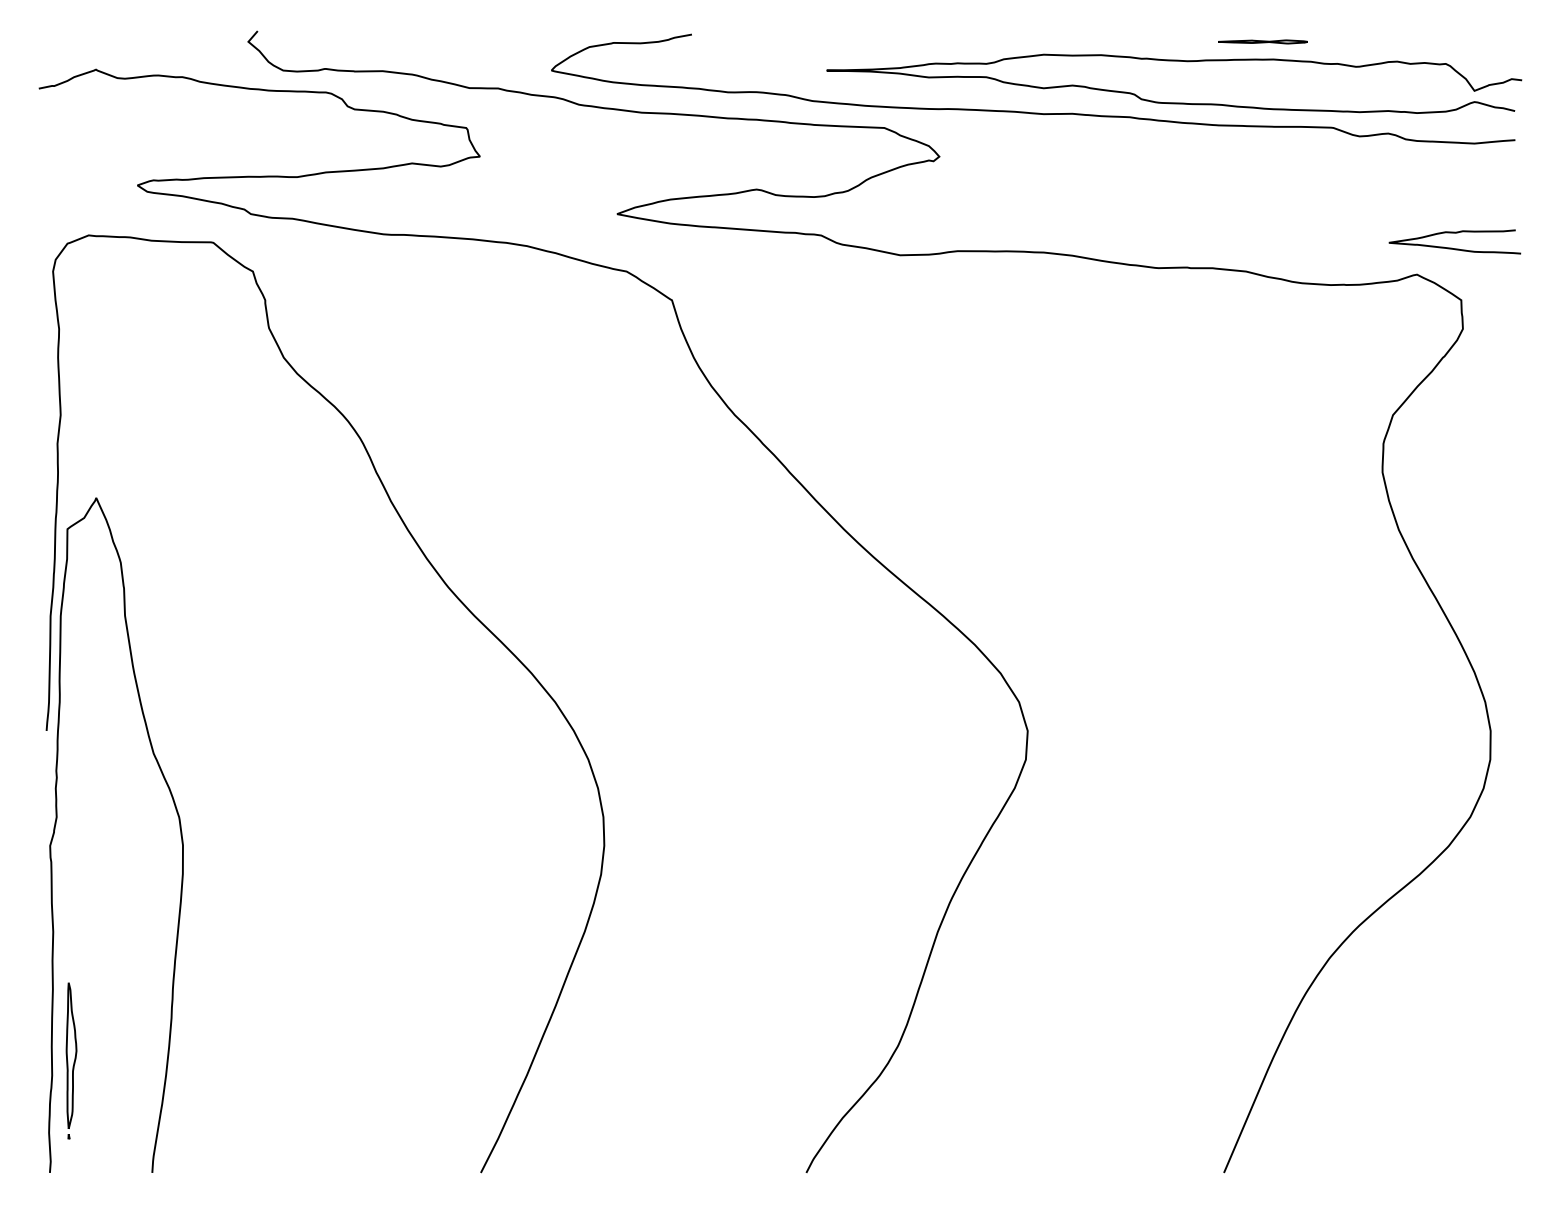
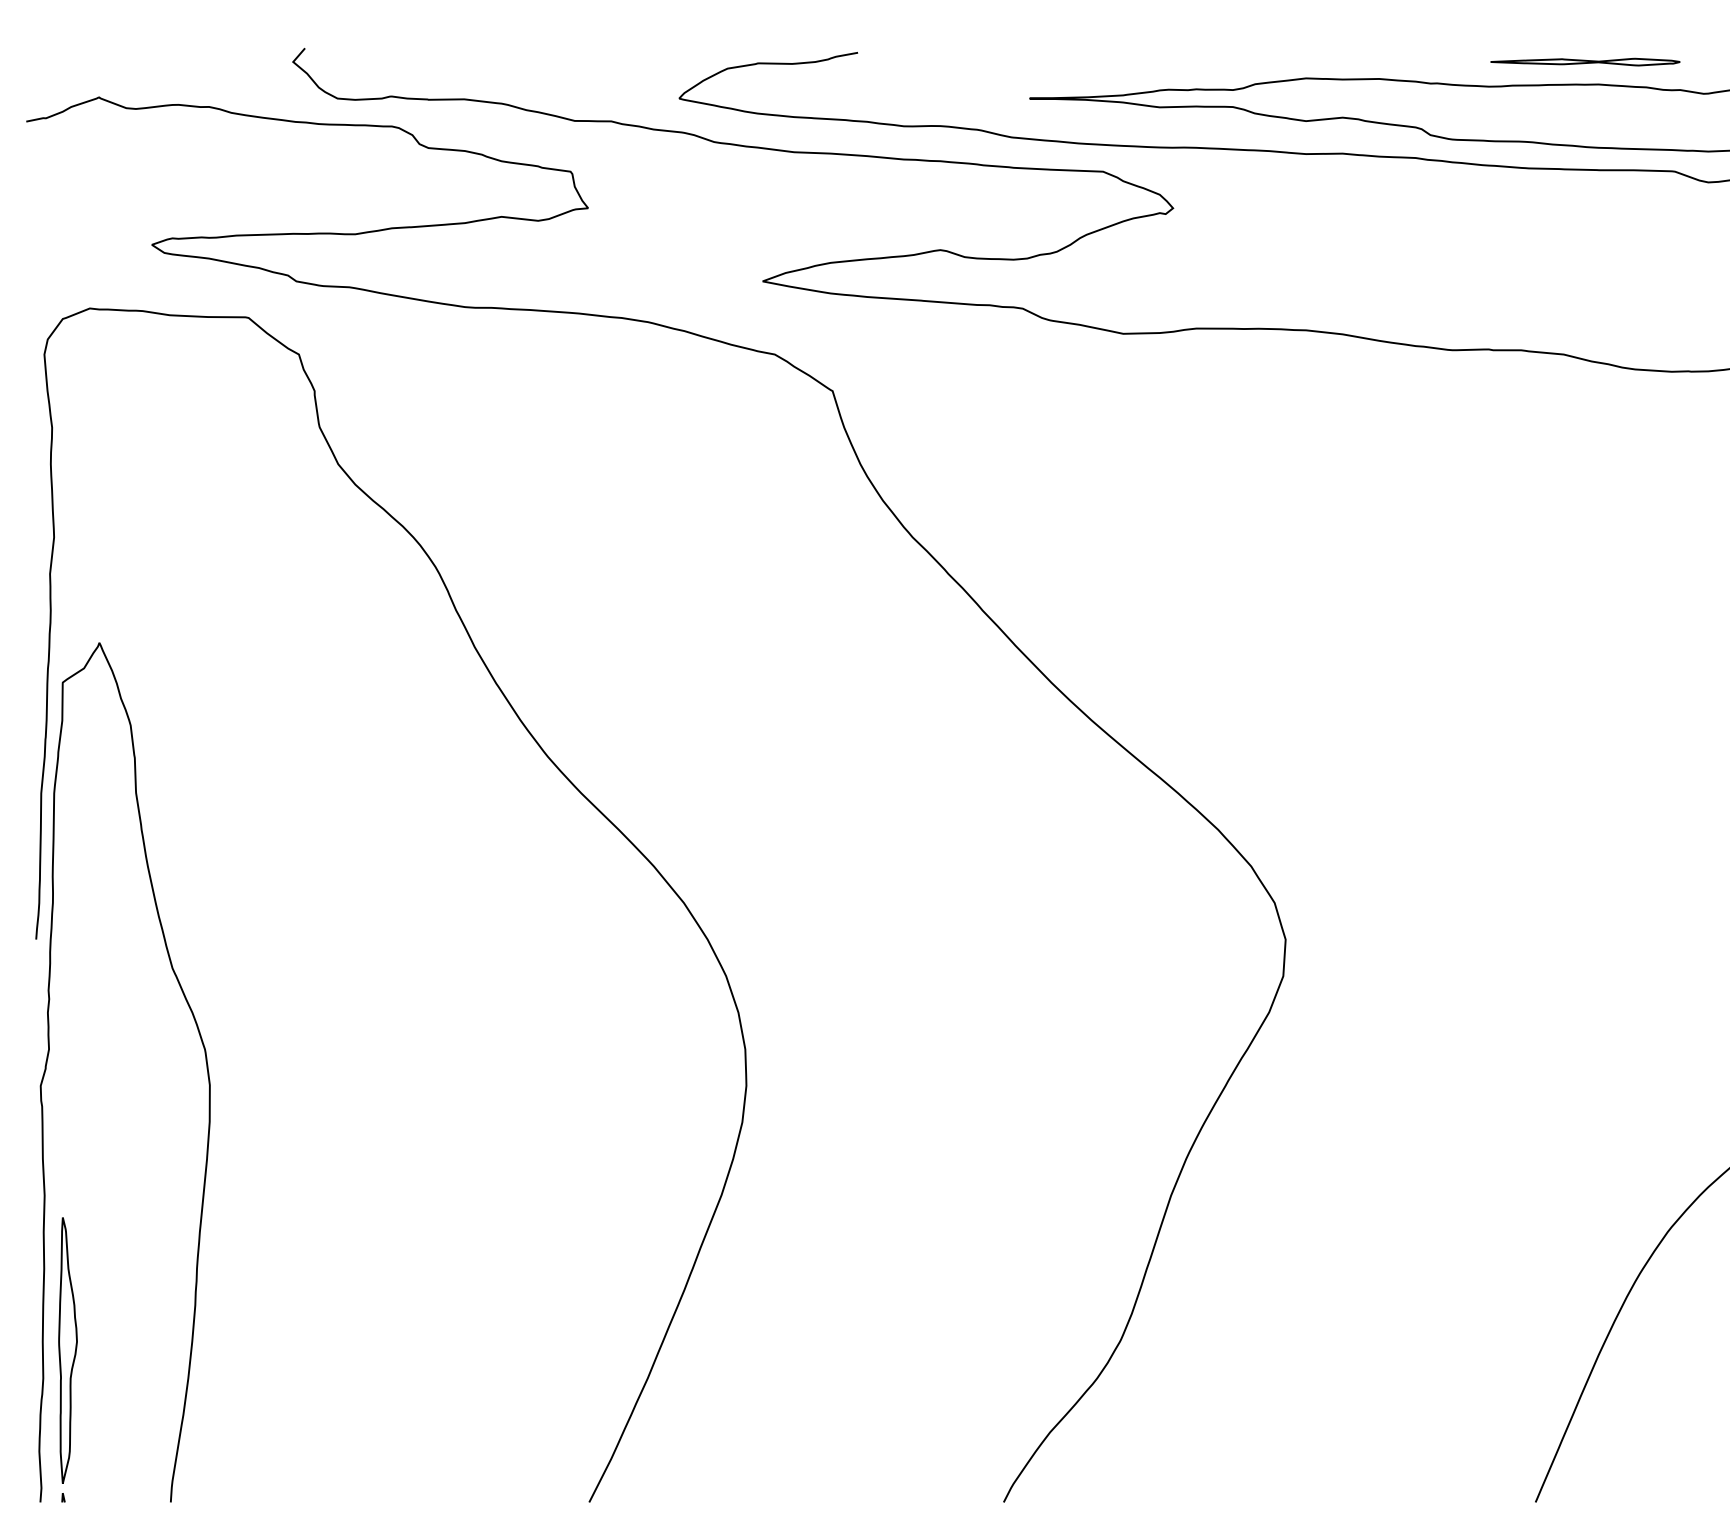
part: (1262, 41) -> (1584, 61), size x1.67
part: (71, 1060) -> (67, 1359), size x1.43

